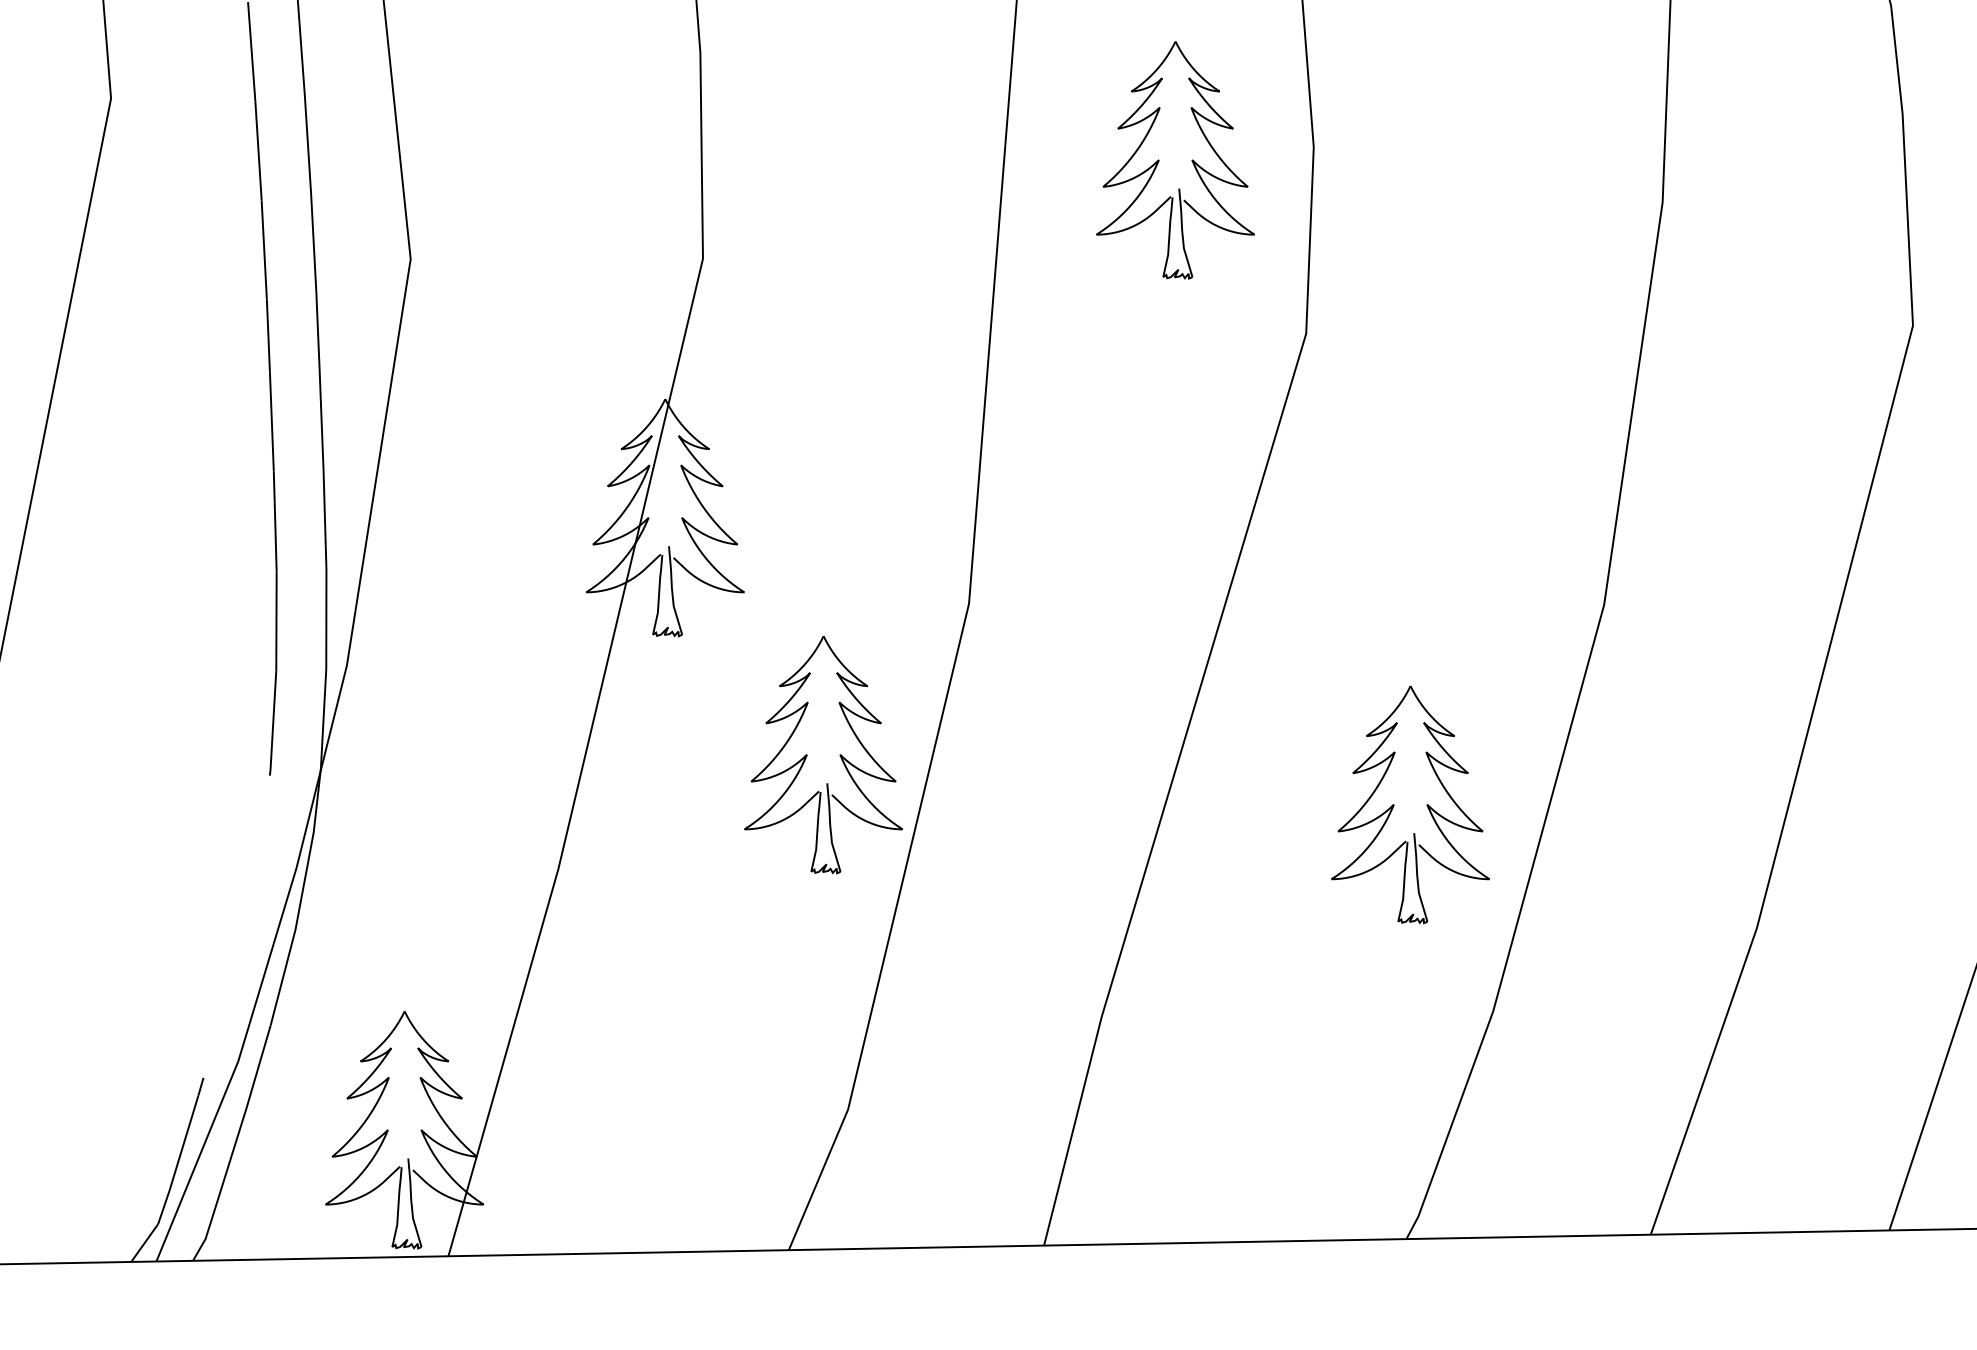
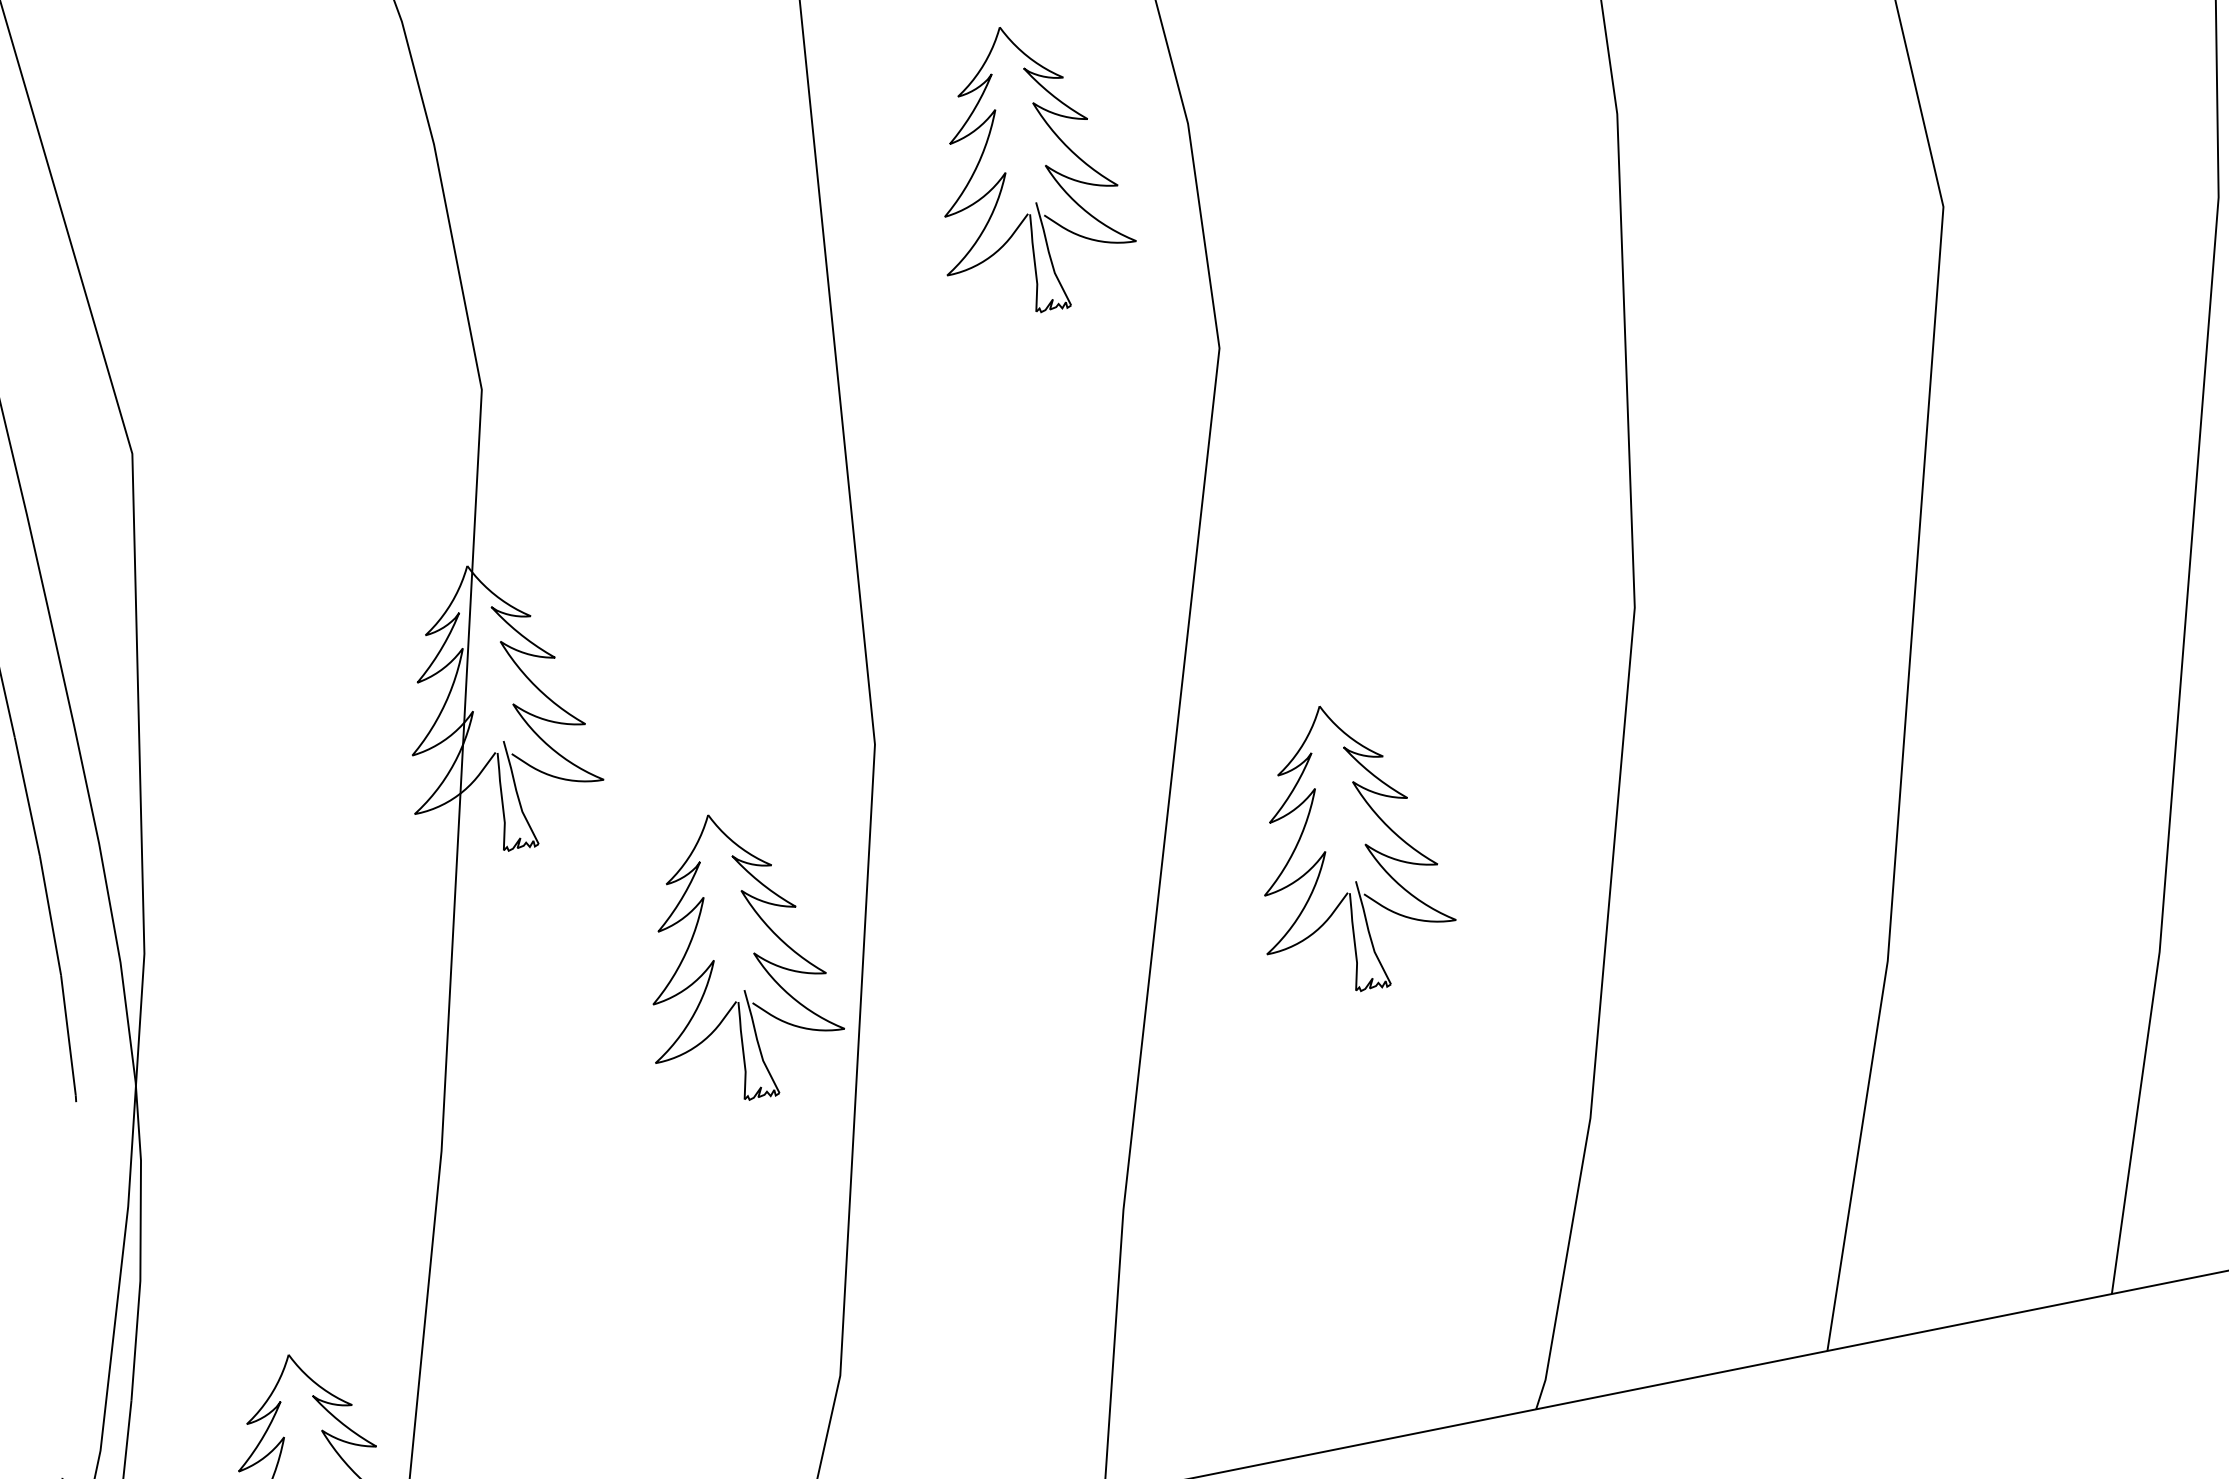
part: (1394, 804) -> (1326, 851), moved

